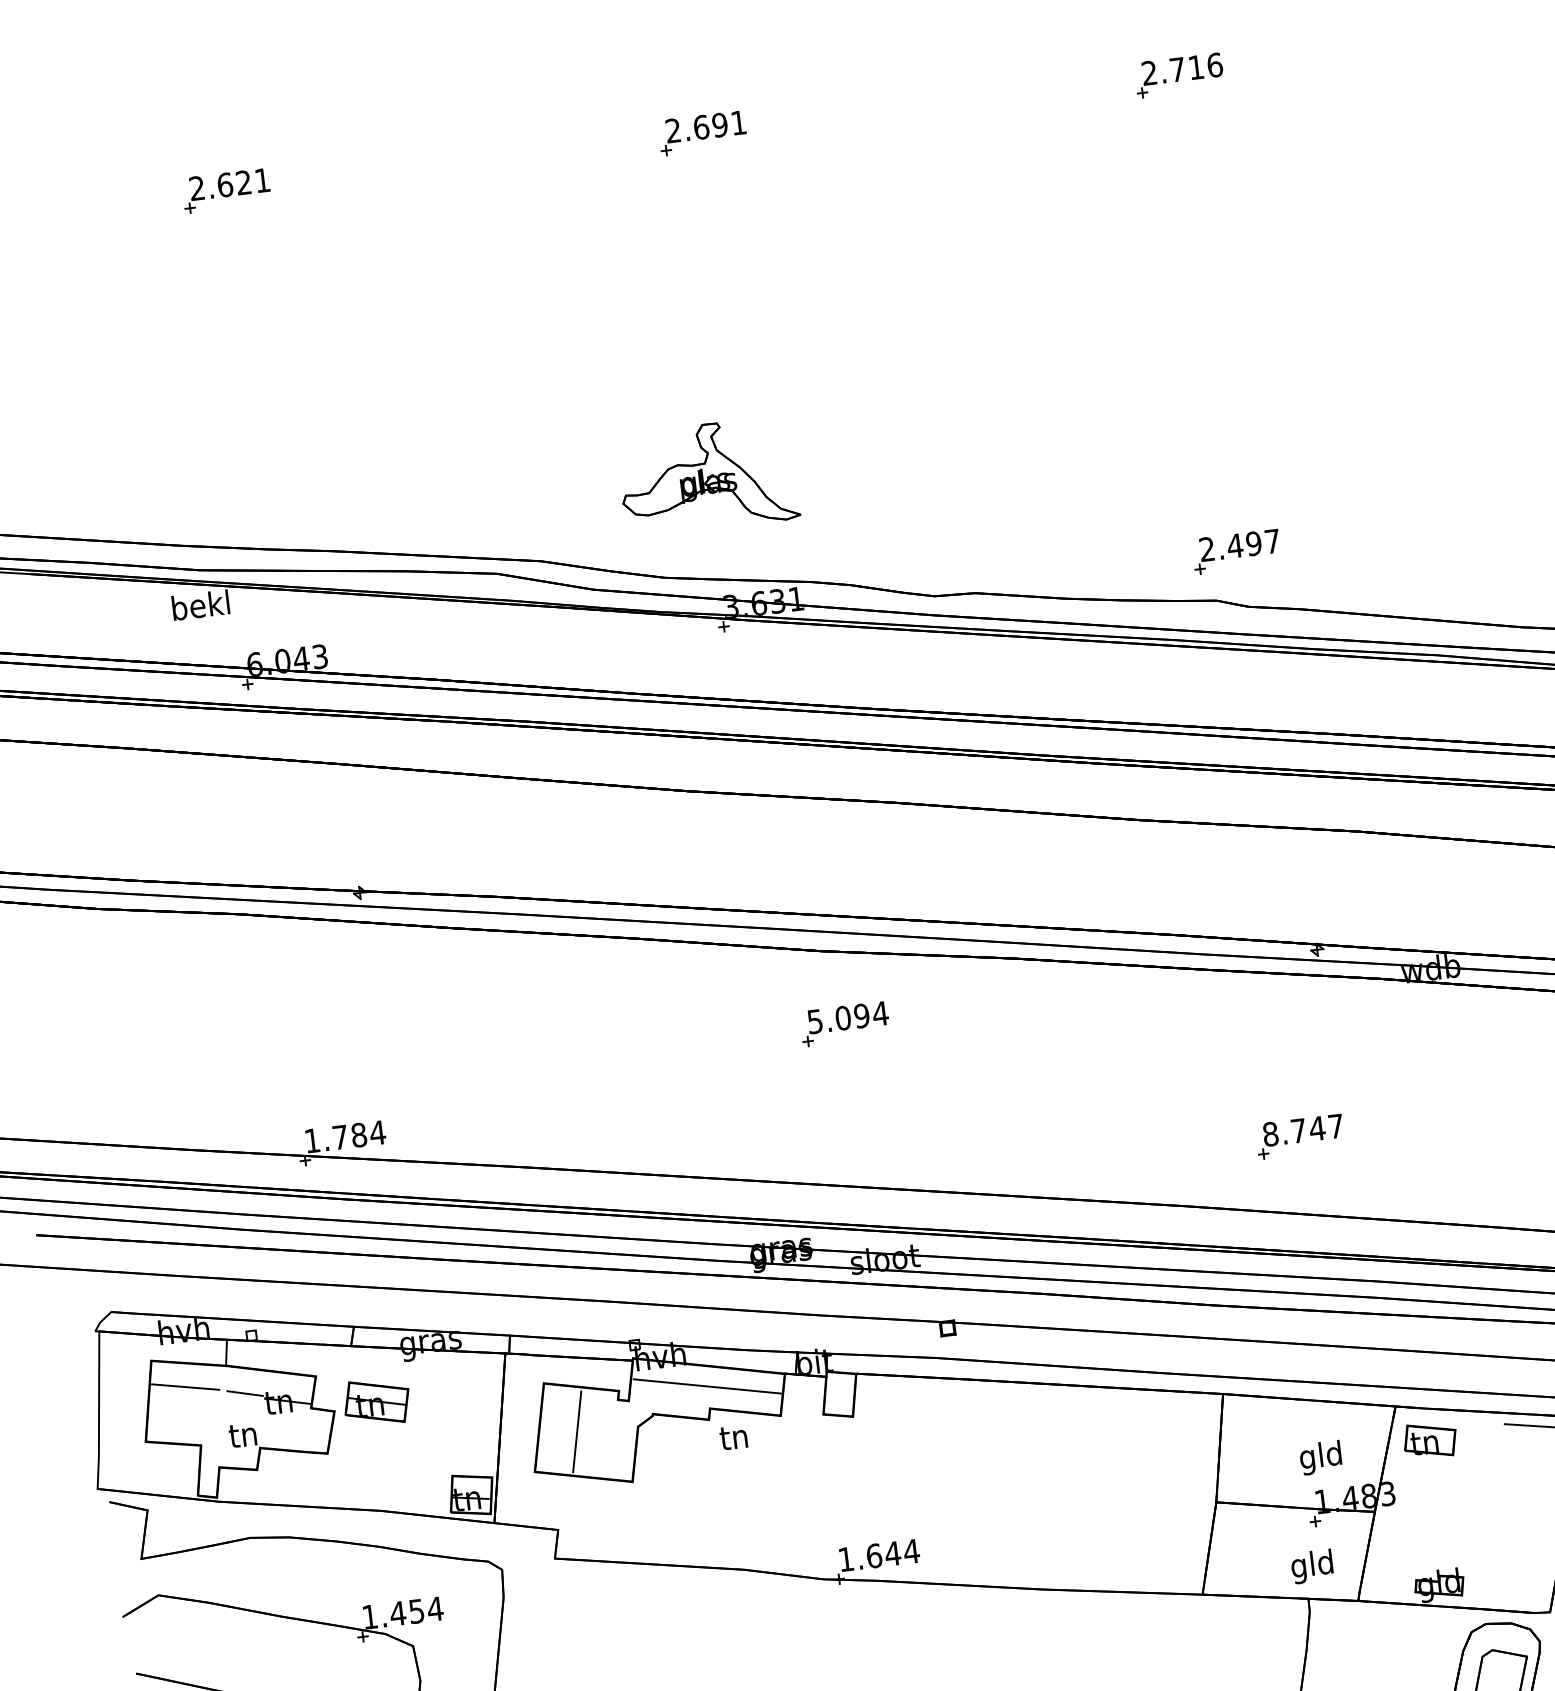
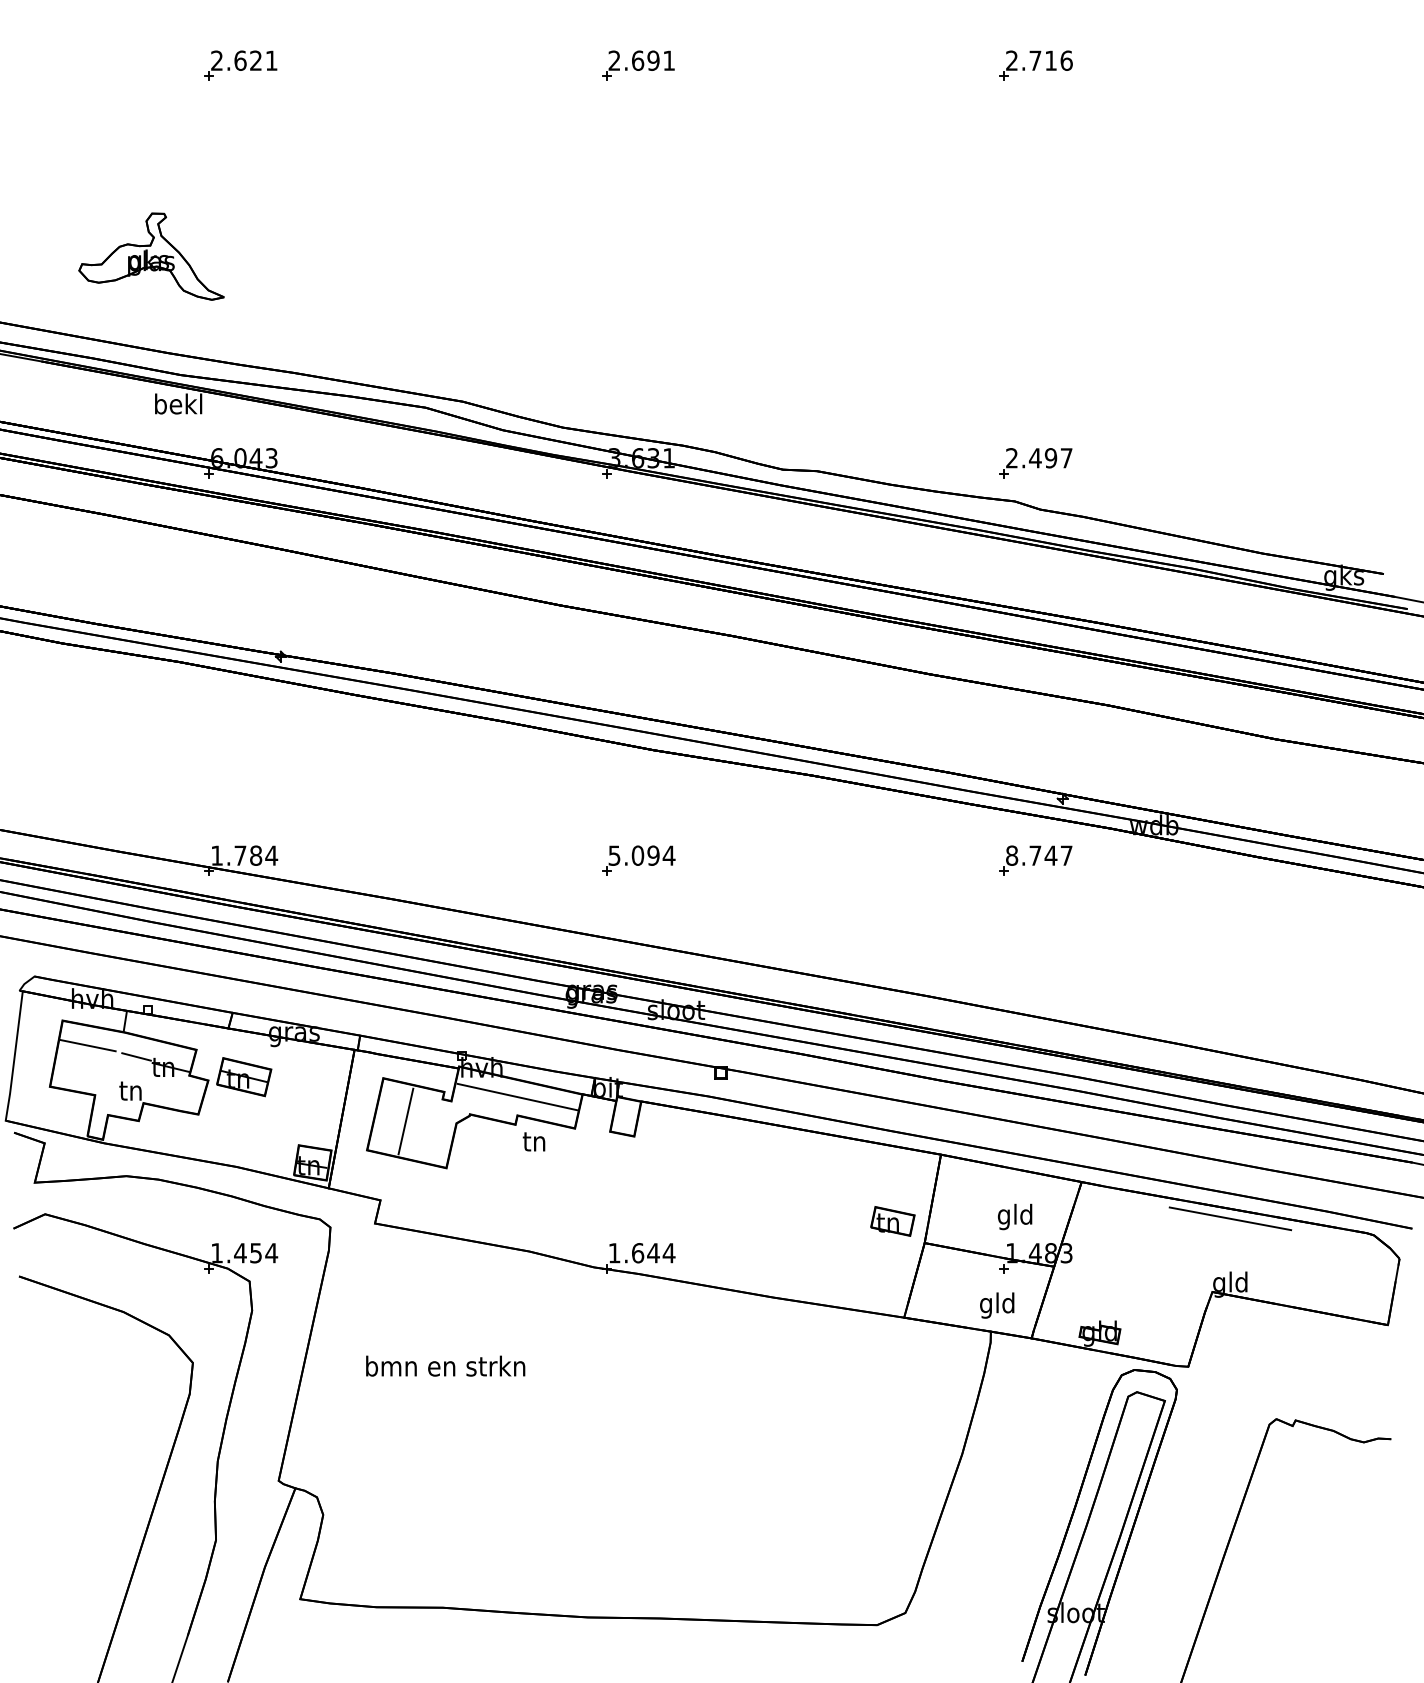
part: (707, 476) -> (151, 256), moved
part: (844, 1023) -> (638, 860), moved
part: (1299, 1136) -> (1035, 860), moved
part: (1429, 1440) -> (892, 1221), moved

